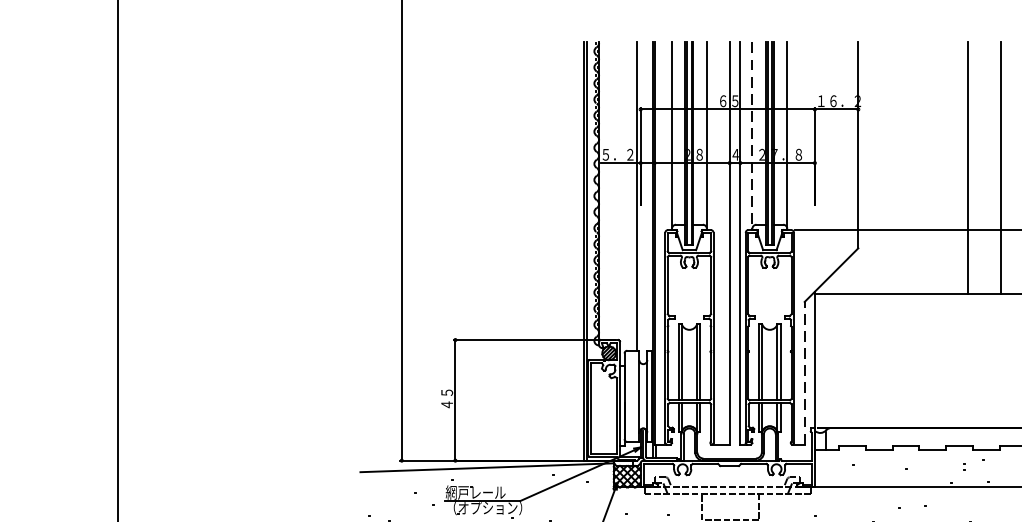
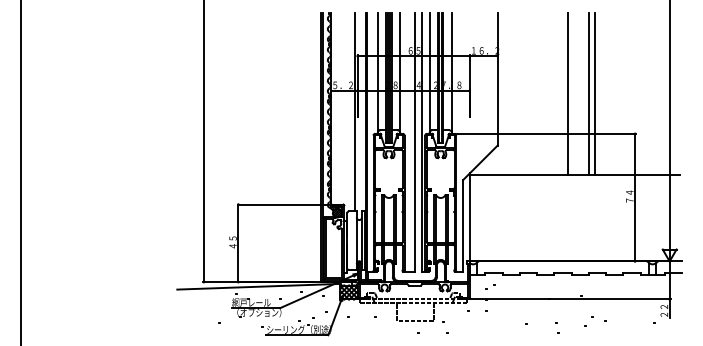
line: (752, 134) -> (429, 72), dashed -> solid
line: (1008, 169) -> (594, 94), added
line: (805, 372) -> (463, 225), dashed -> solid

